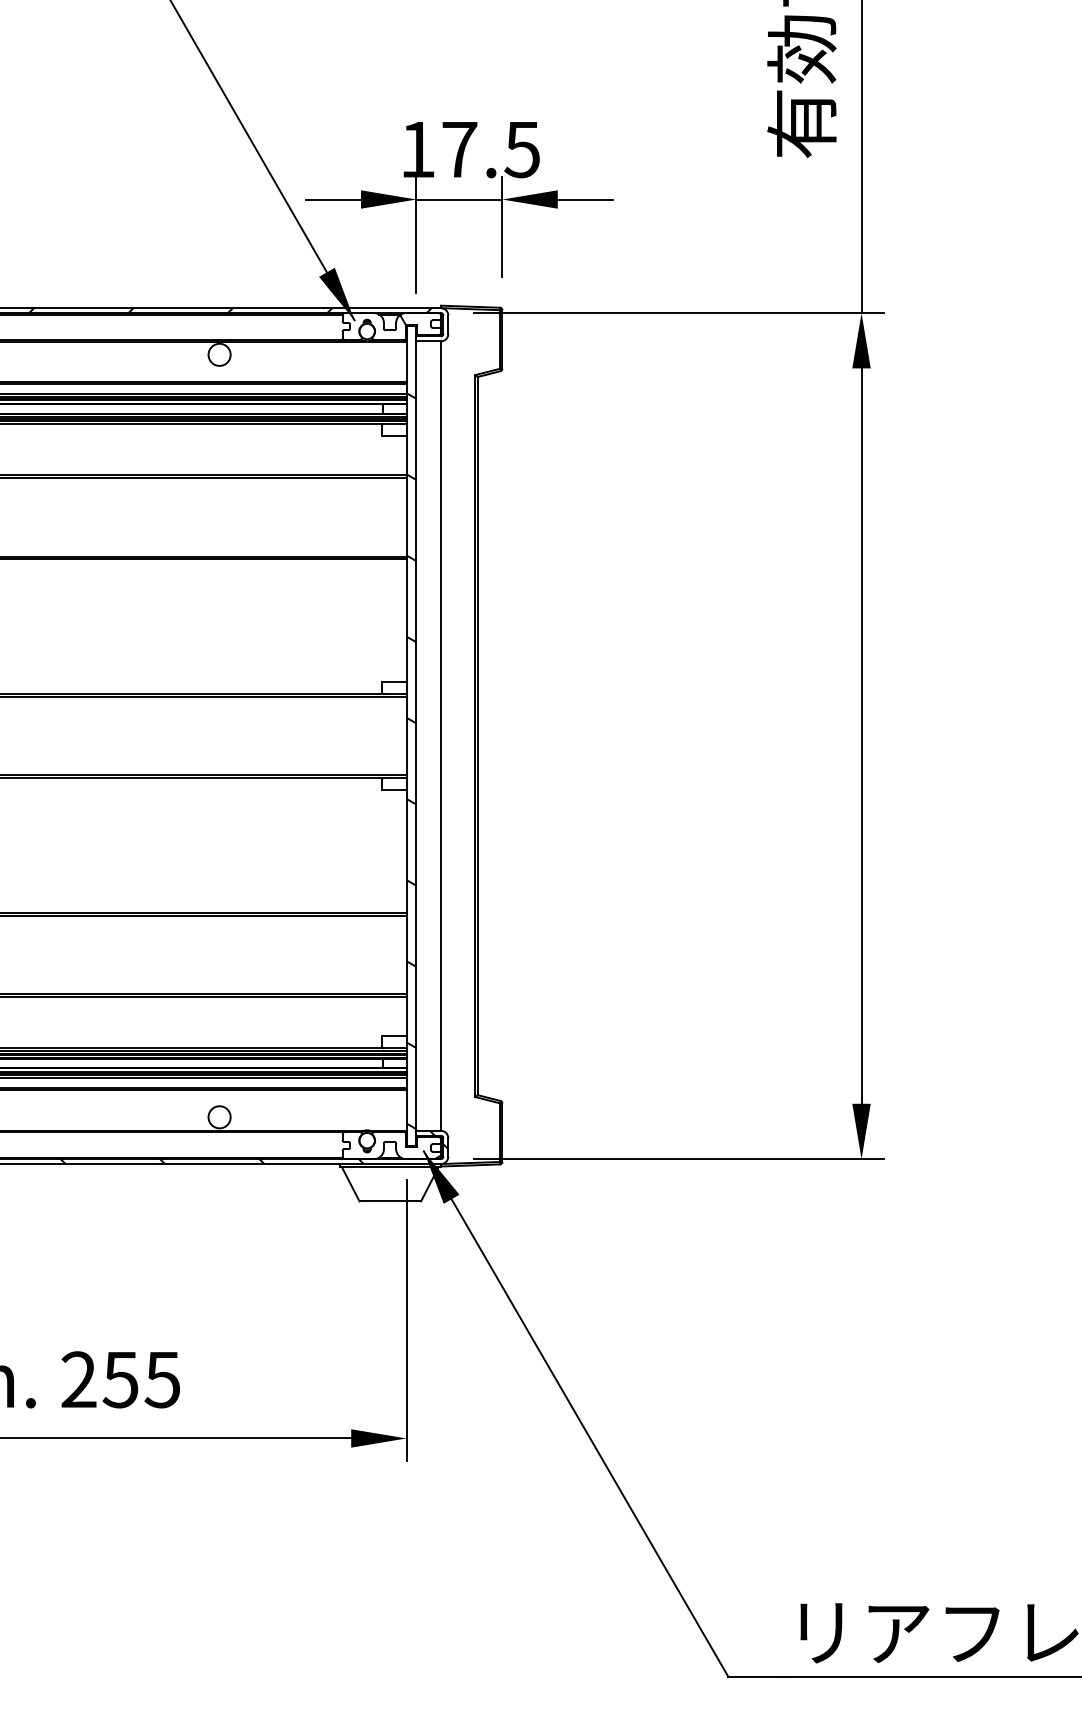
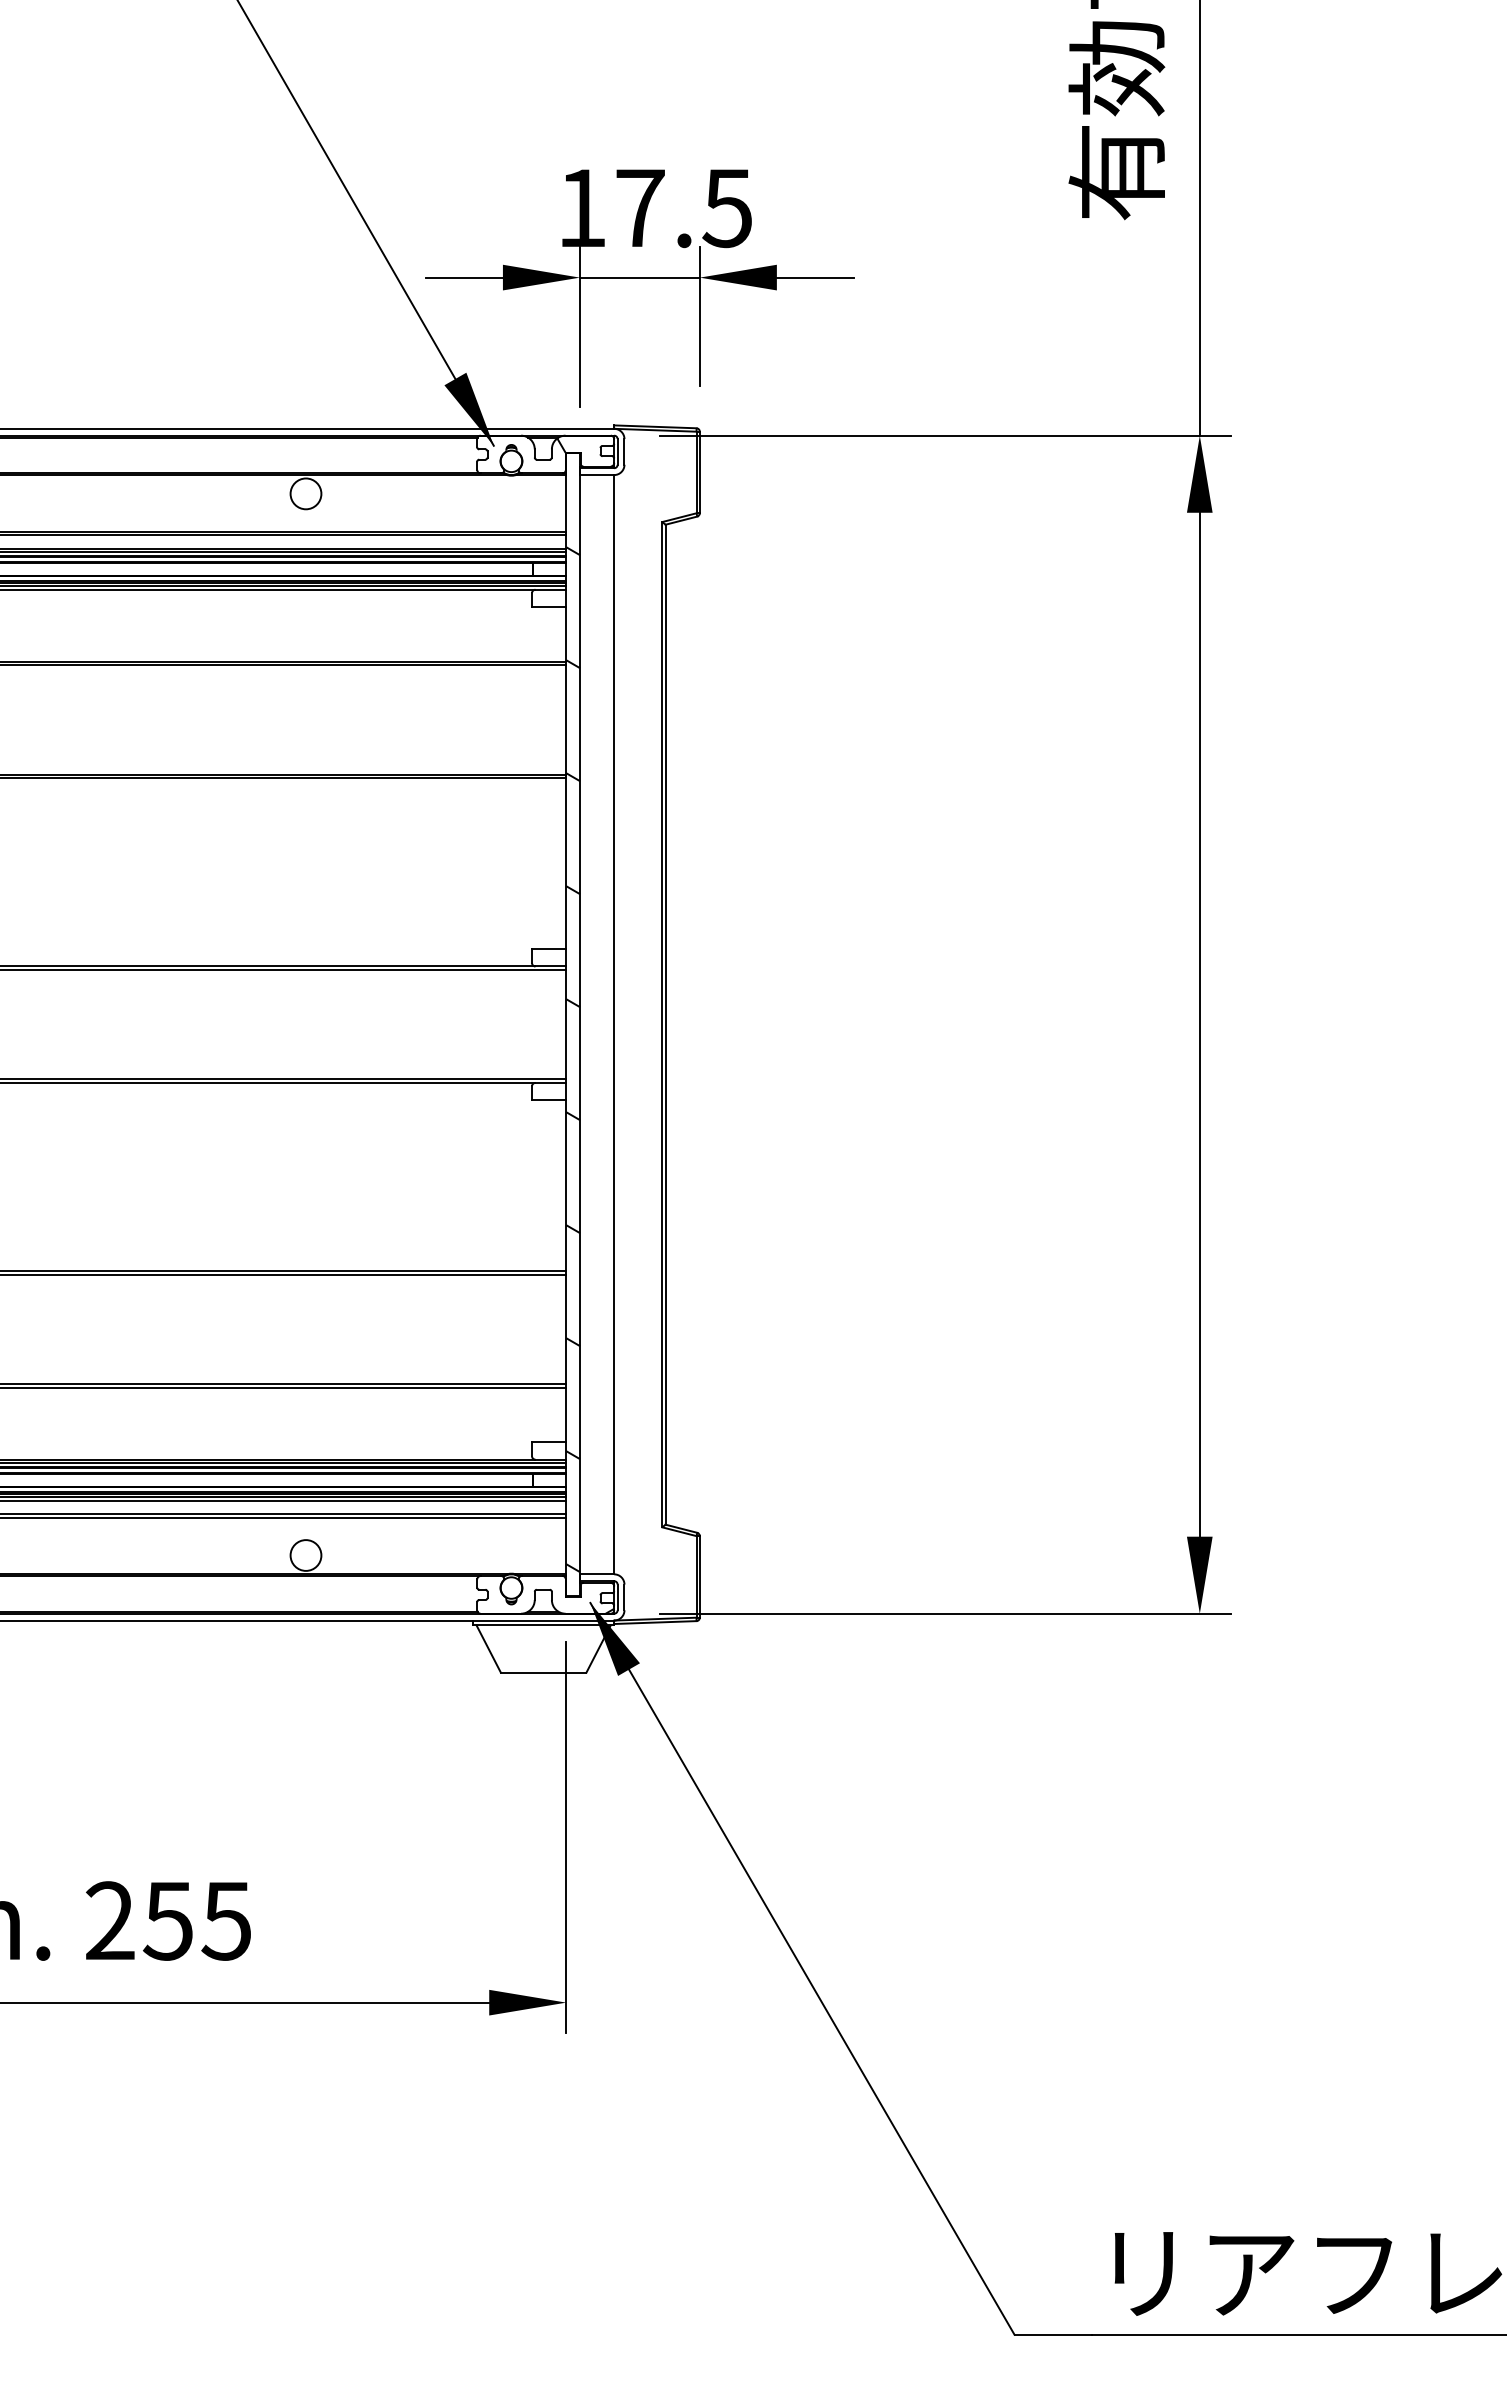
hatch: (230, 310) -> (320, 431), removed
hatch: (254, 1147) -> (354, 1597), removed

